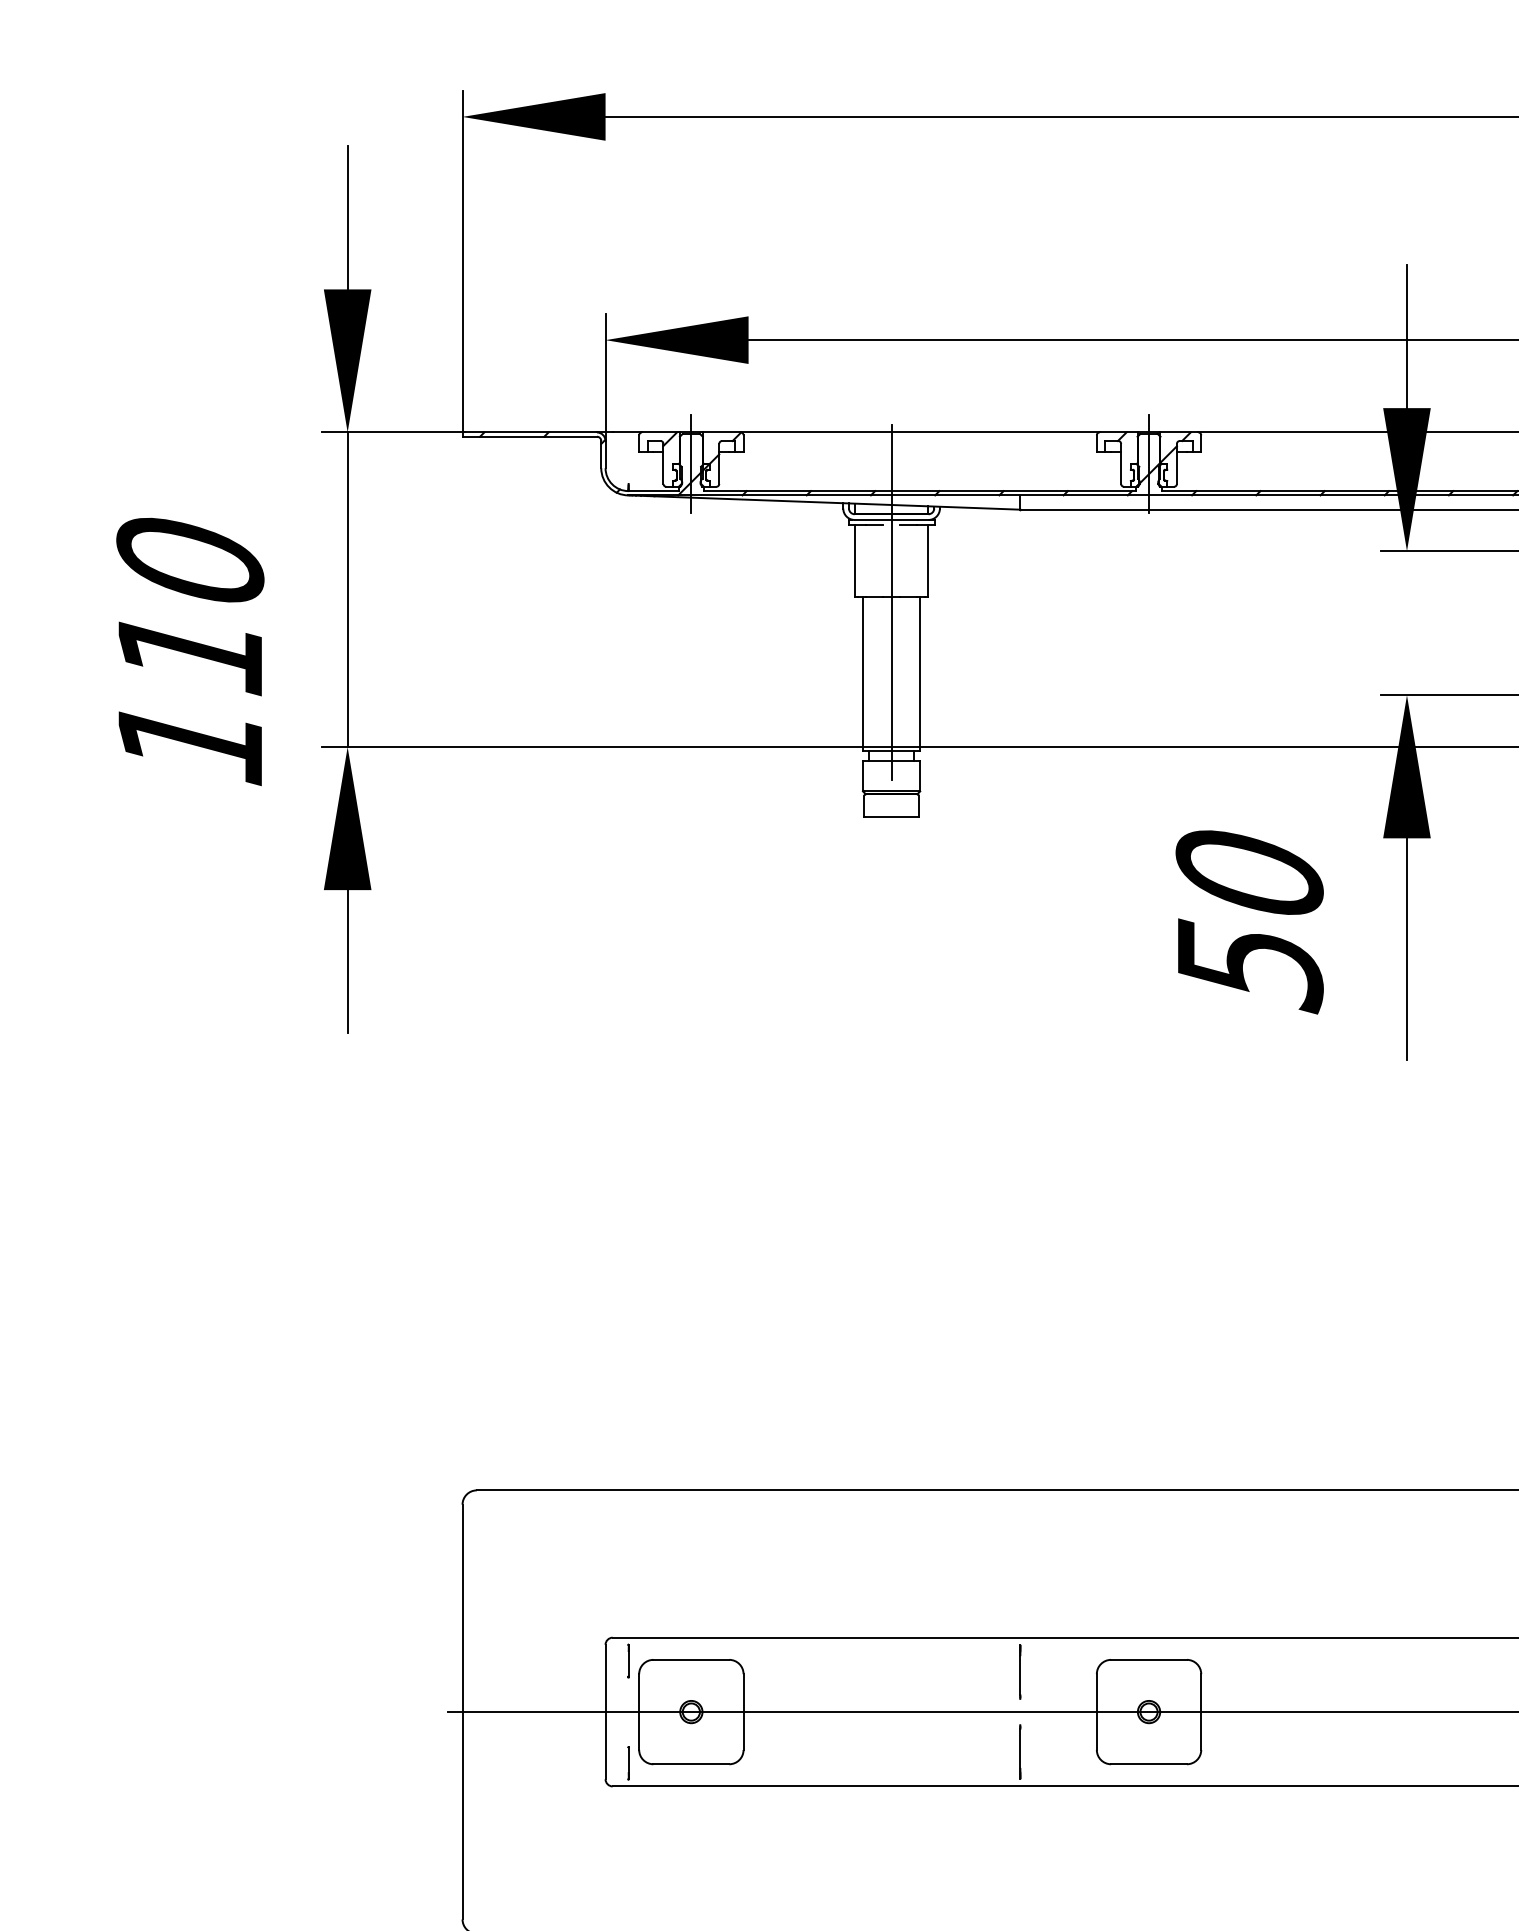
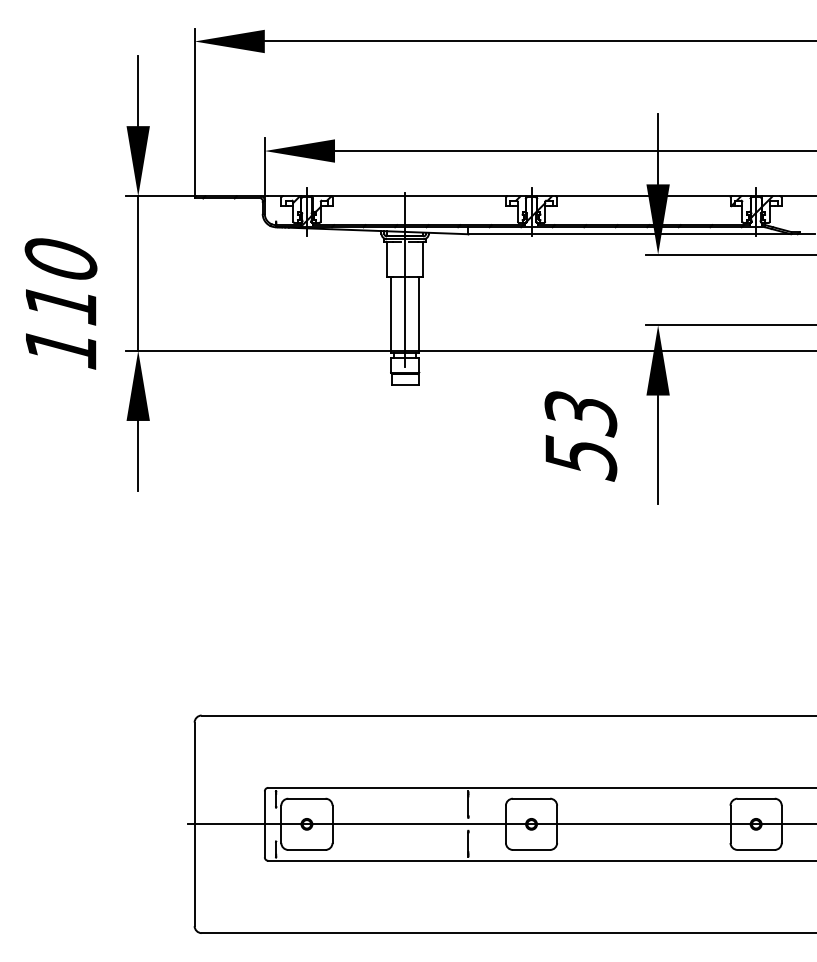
text: (1248, 876) -> (580, 414), 50 -> 53

